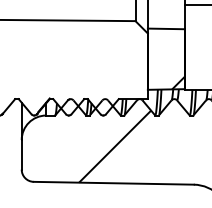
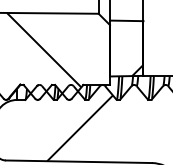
hatch: (75, 60) -> (43, 49), added

